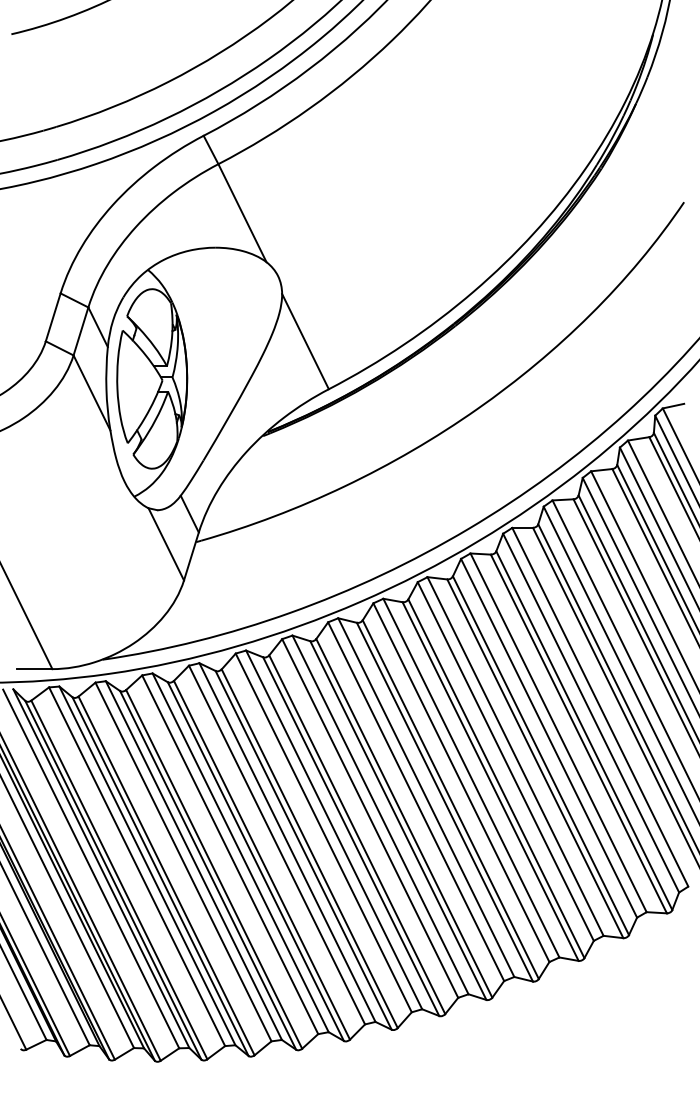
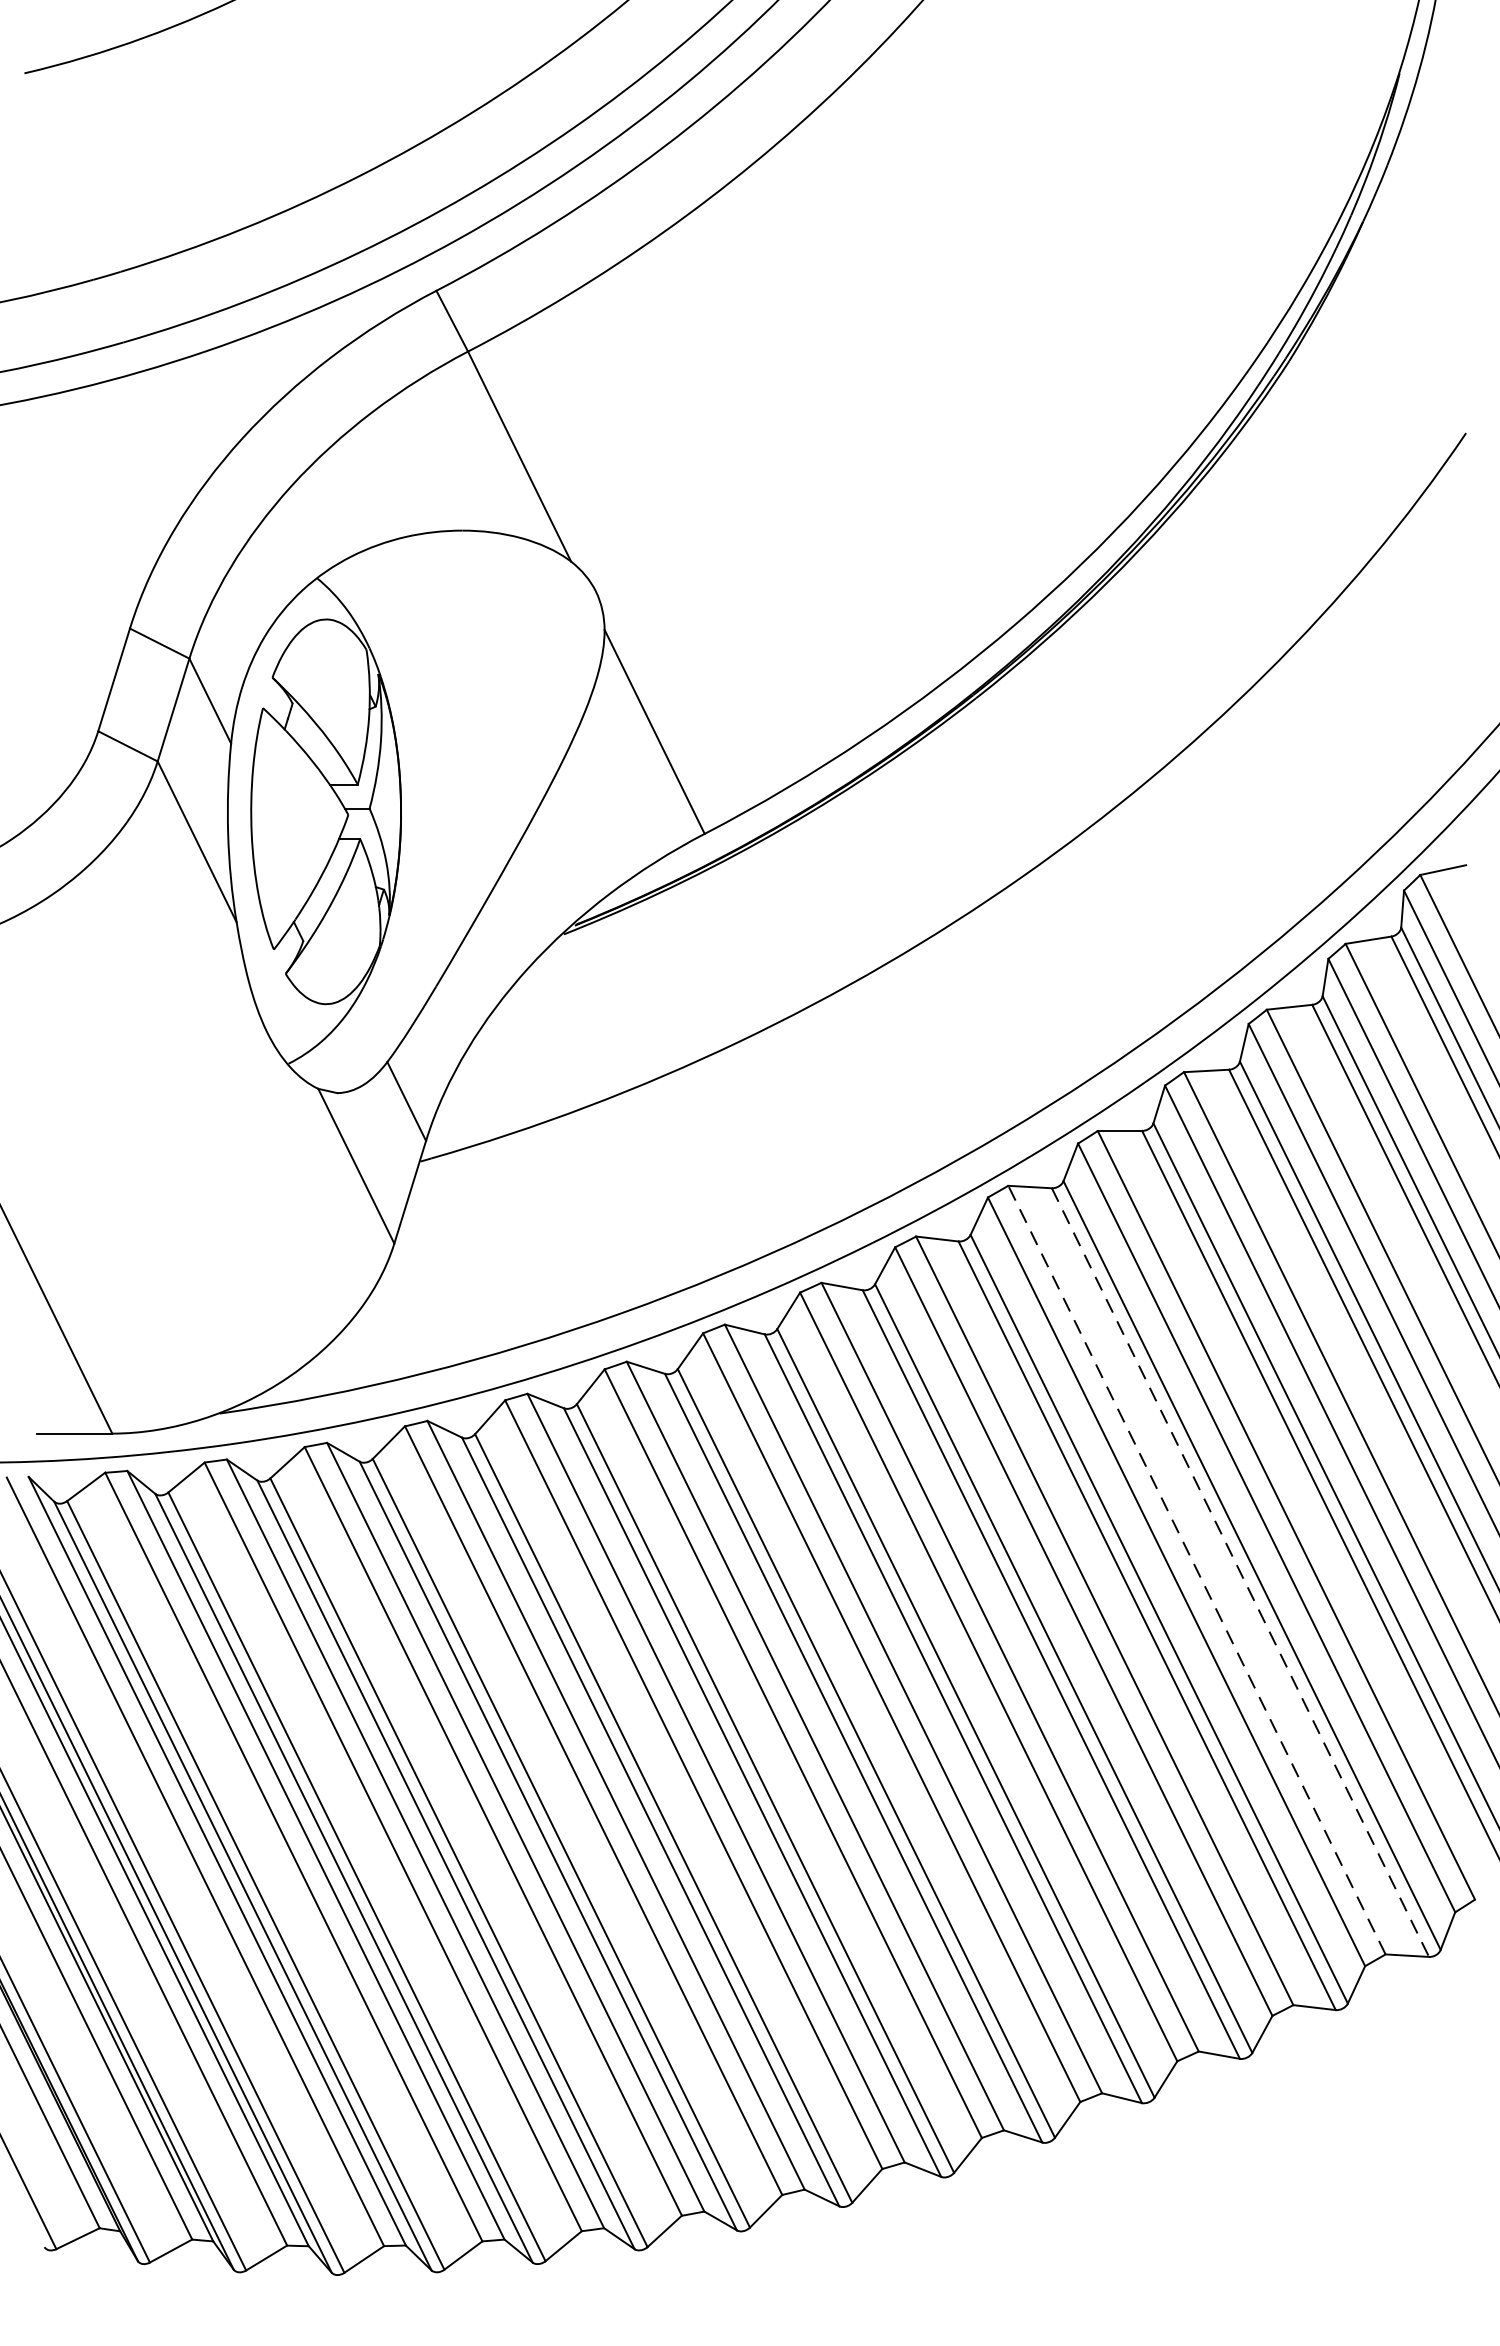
line: (558, 732) -> (1196, 1569), solid -> dashed
line: (578, 733) -> (1239, 1571), solid -> dashed

